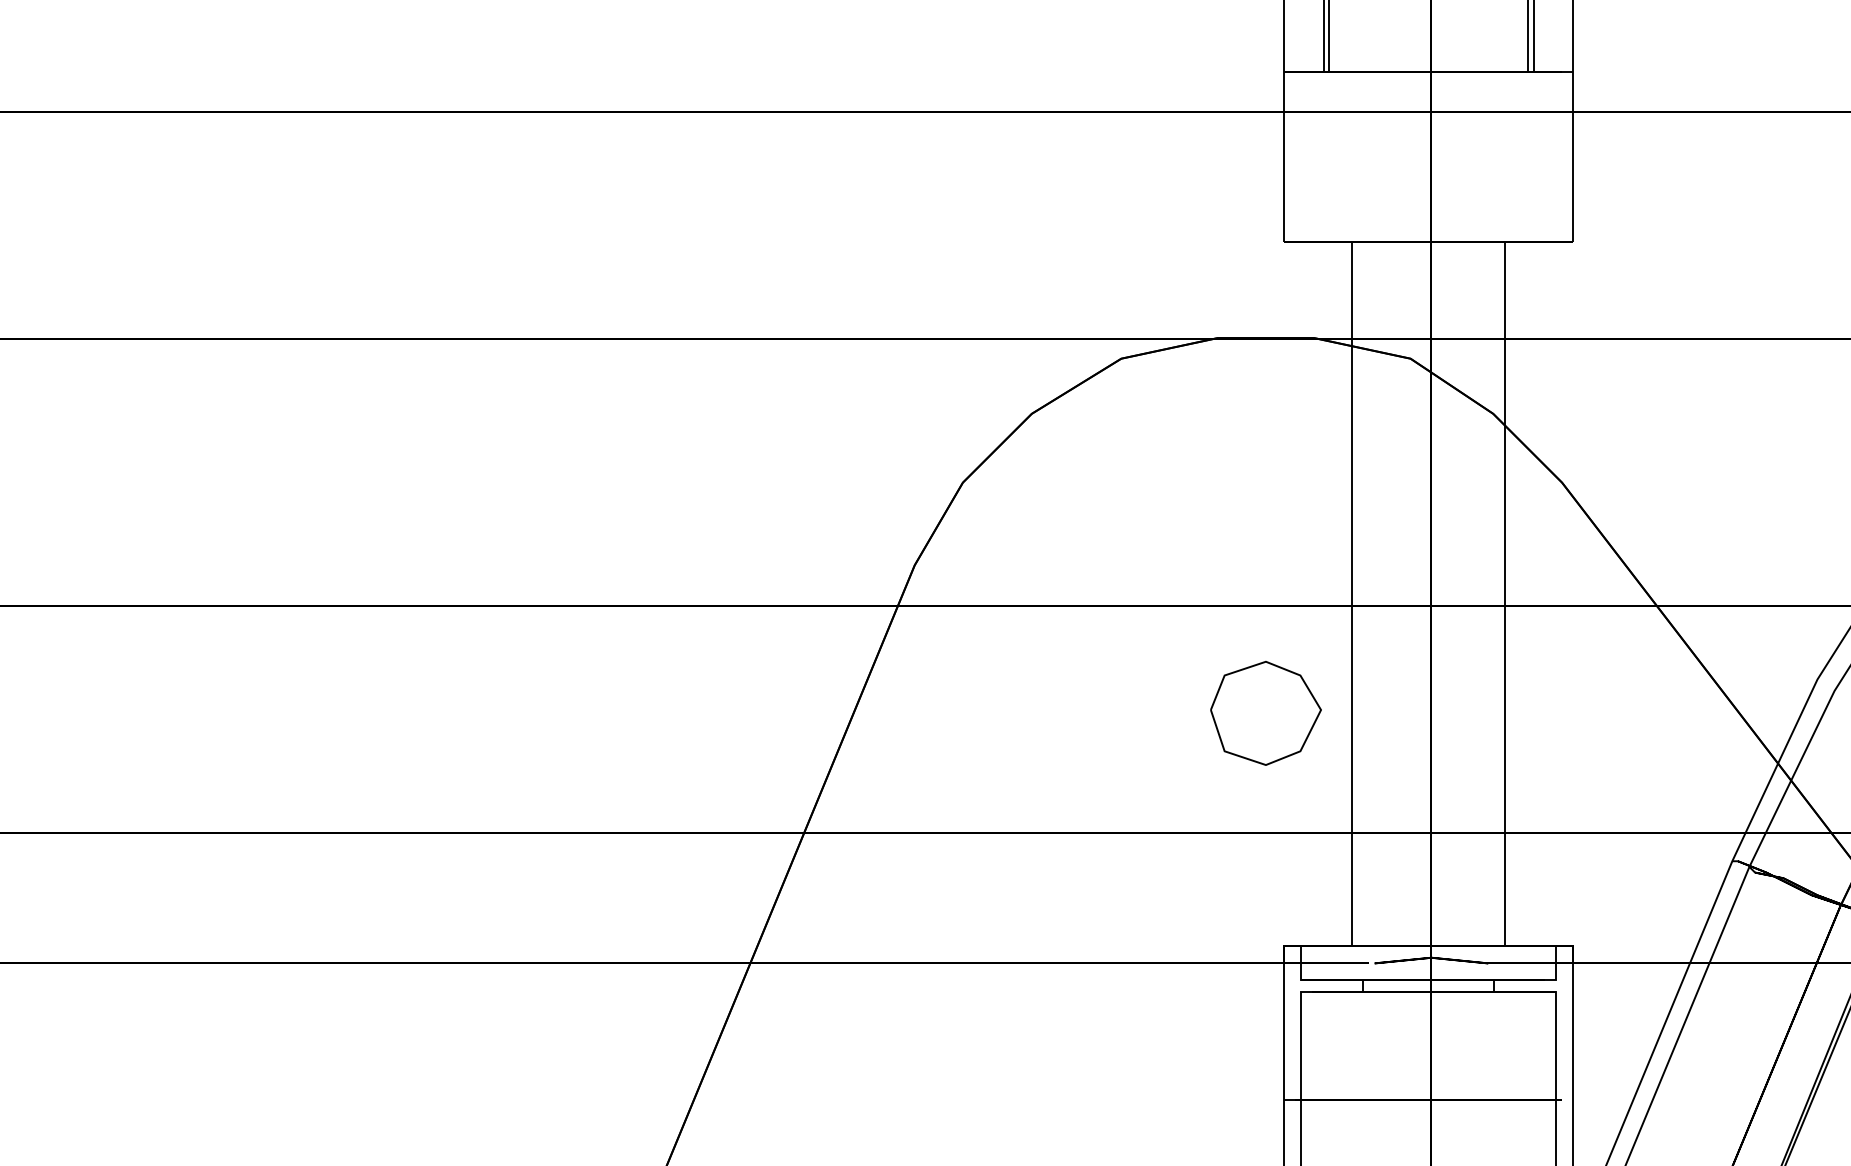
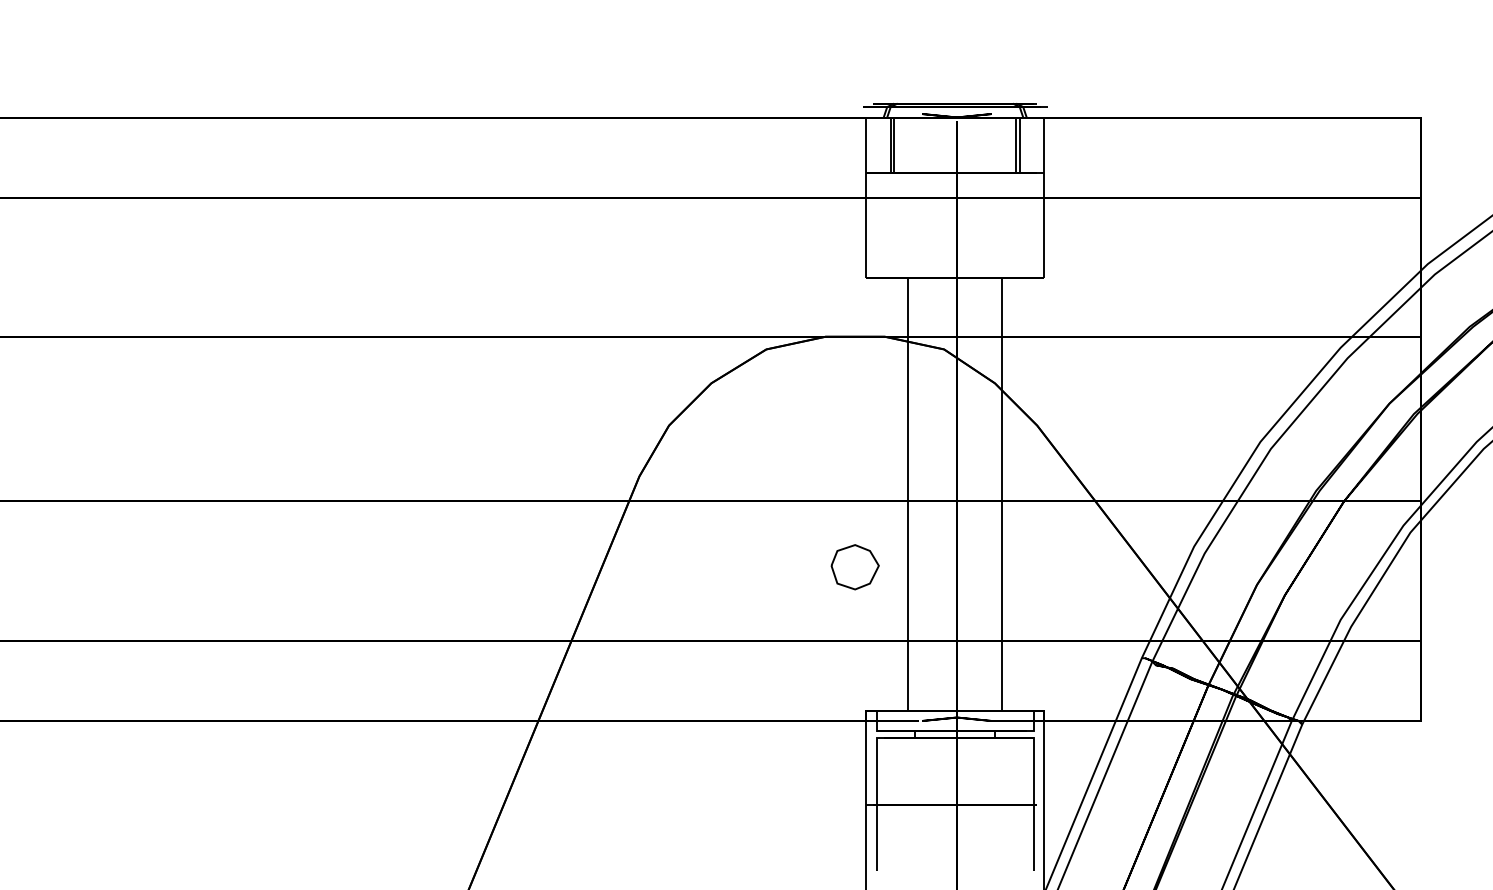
part: (1264, 711) -> (854, 566), size x0.7

